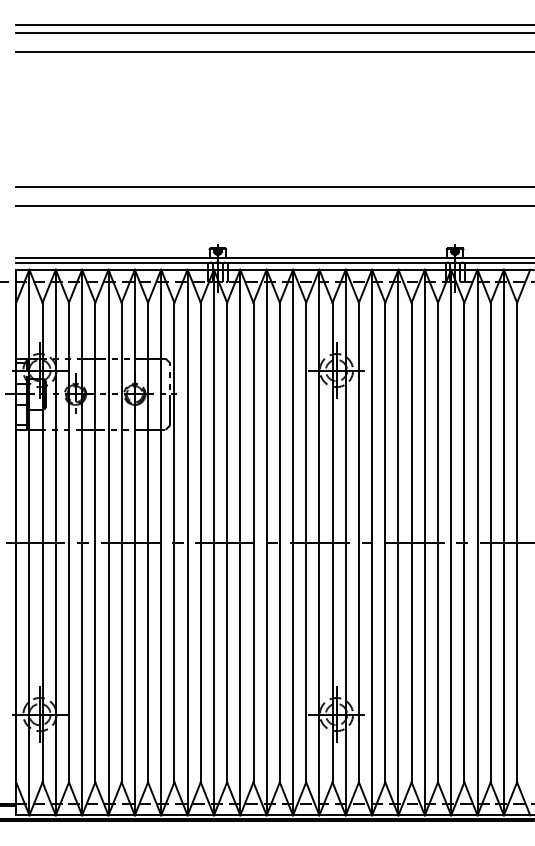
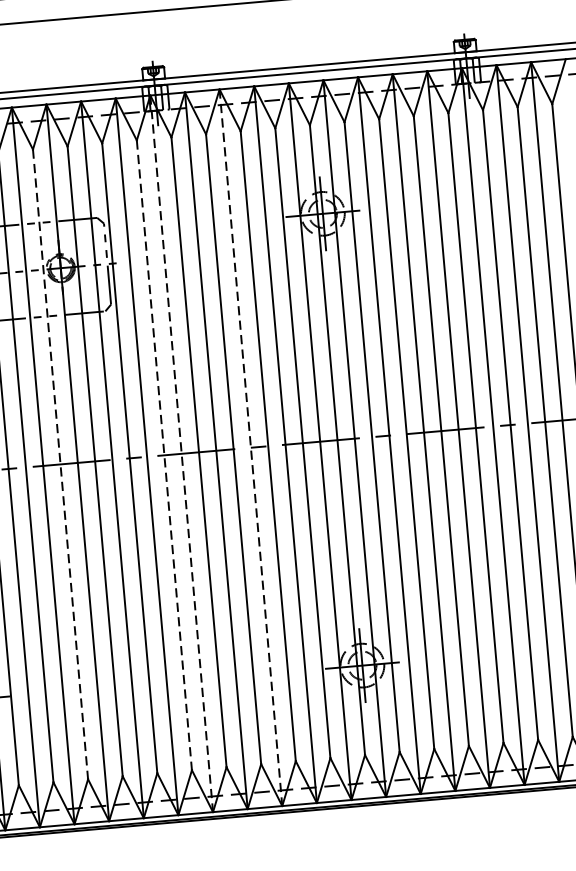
line: (121, 542) -> (60, 464), solid -> dashed
line: (200, 542) -> (164, 455), solid -> dashed
line: (213, 542) -> (181, 453), solid -> dashed
line: (266, 542) -> (250, 447), solid -> dashed

